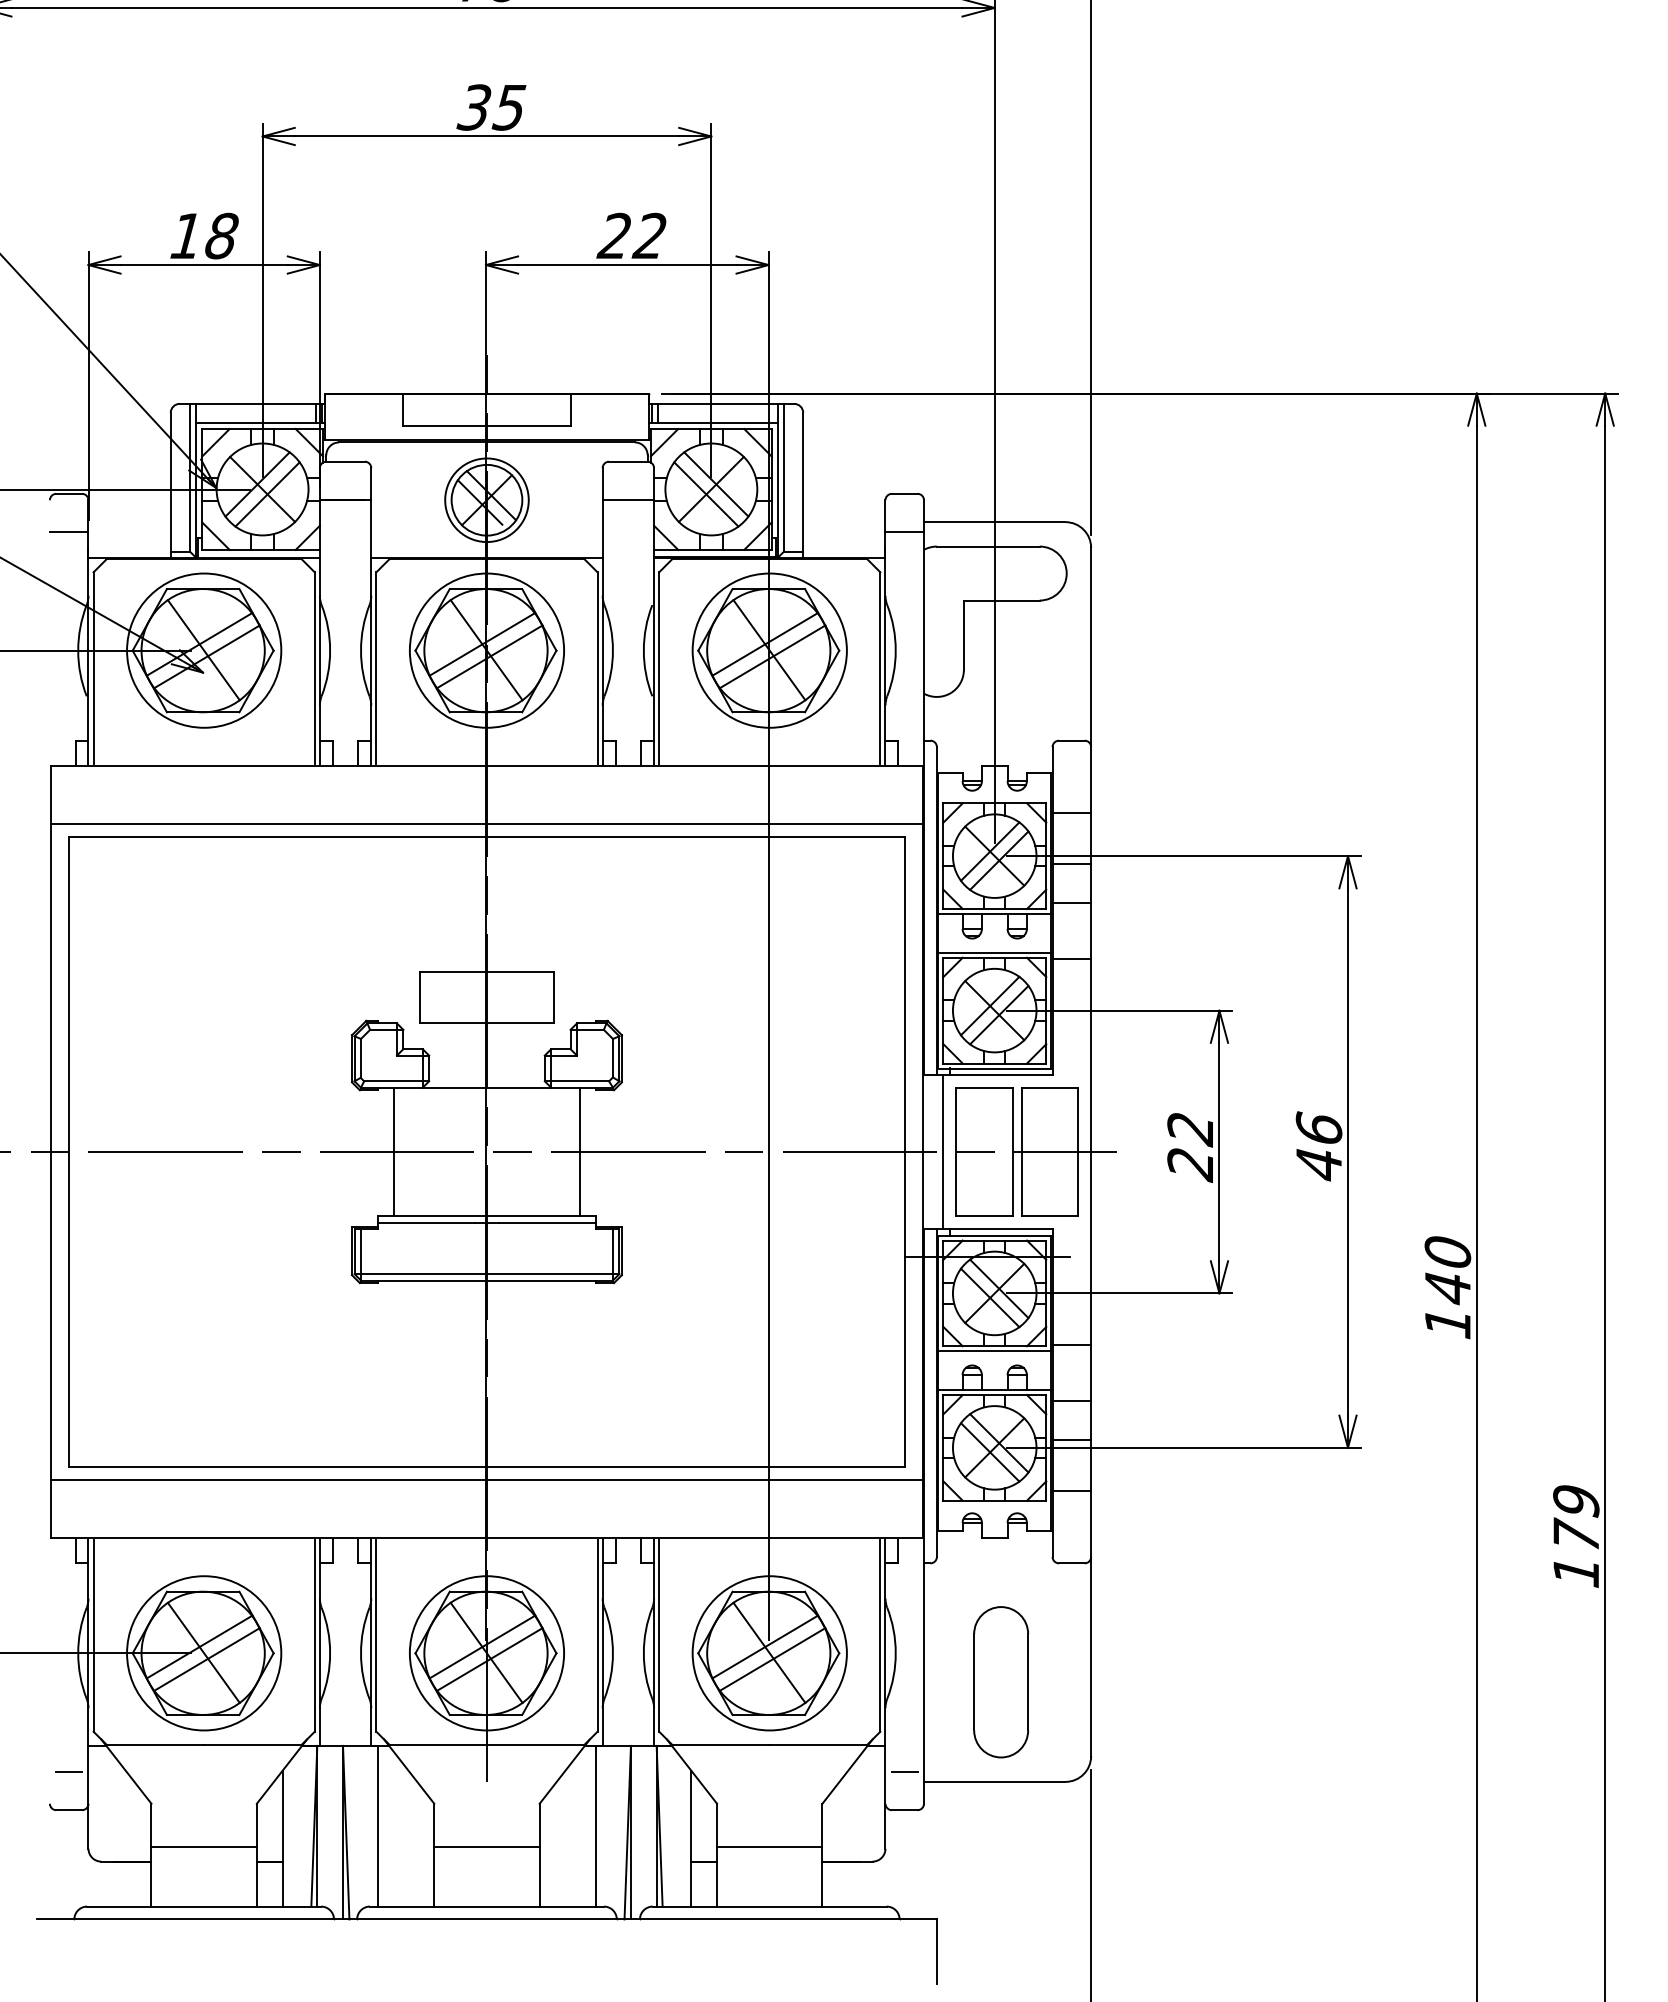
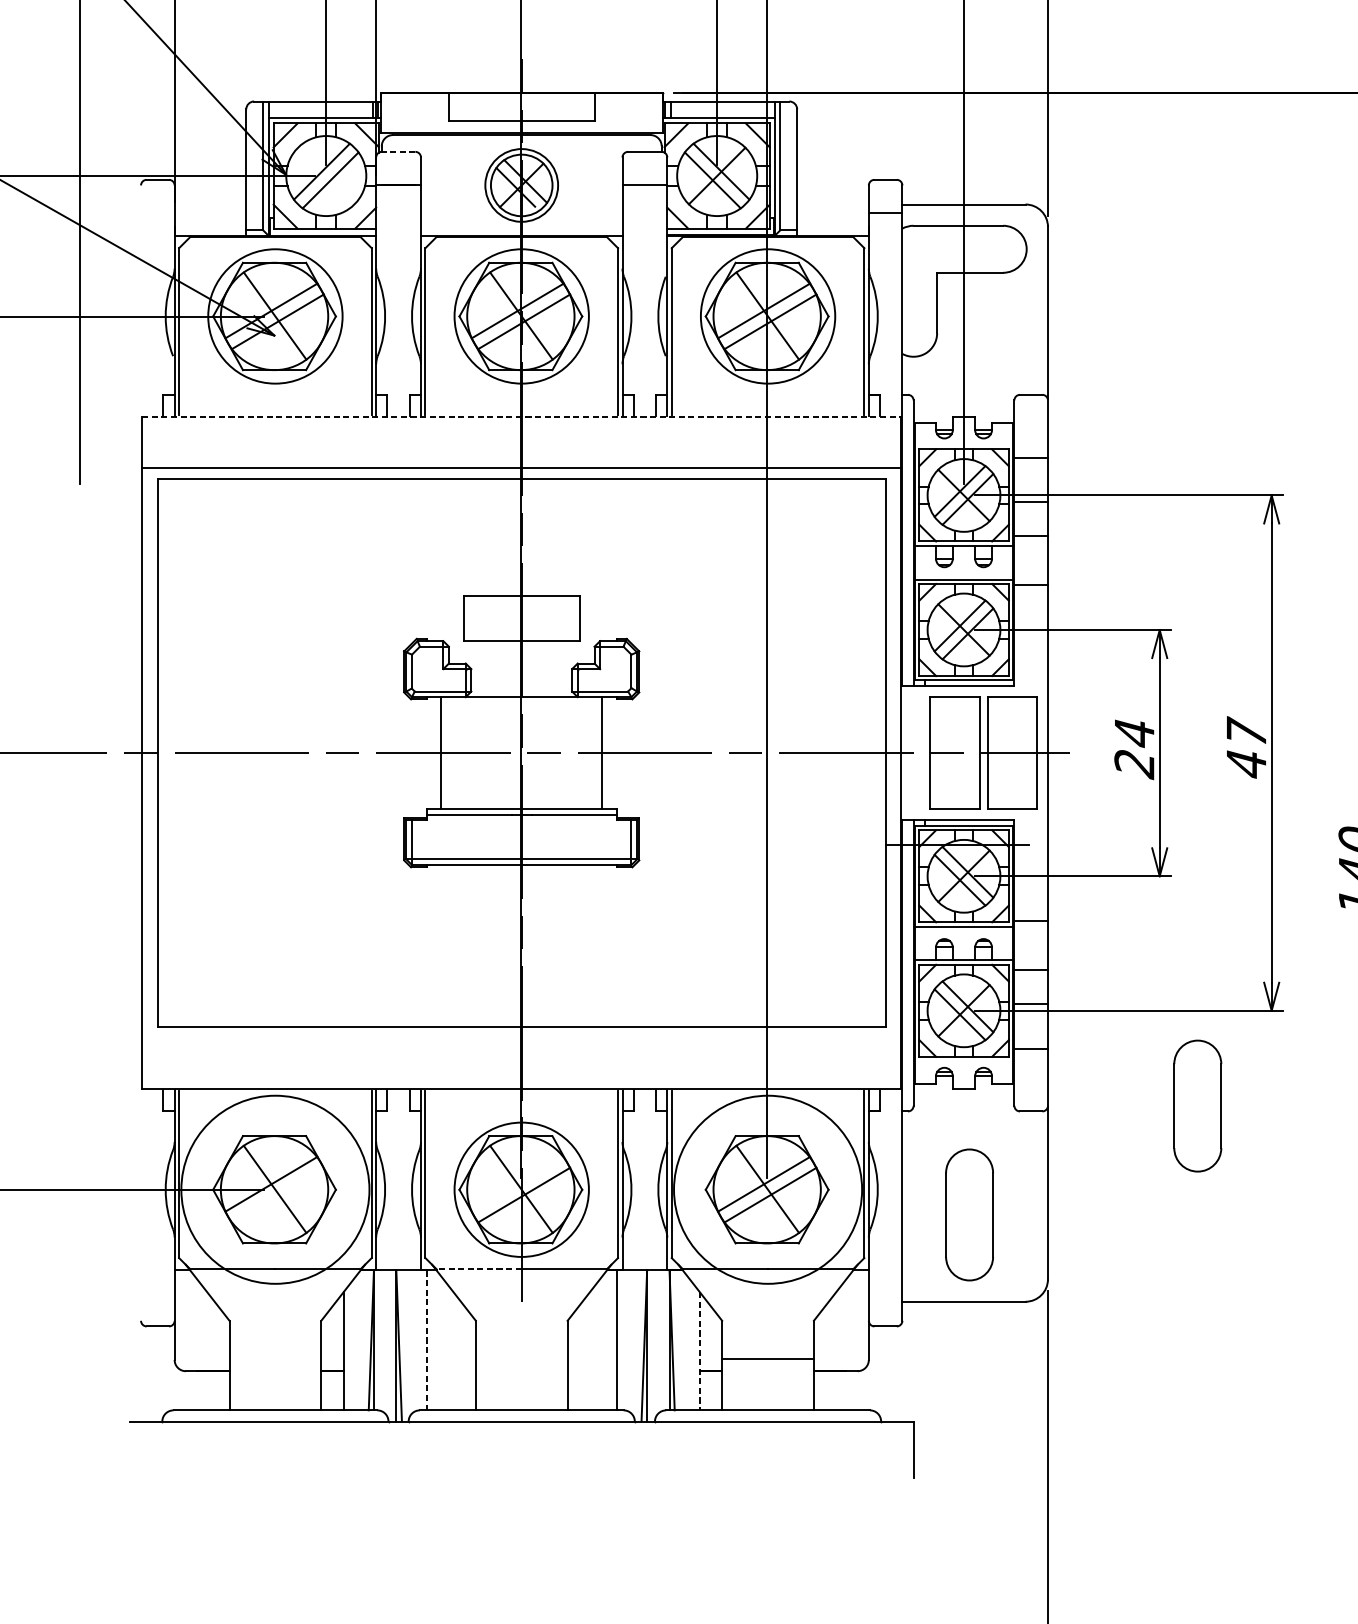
line: (345, 461) -> (398, 151), solid -> dashed
line: (262, 488) -> (326, 175), removed
line: (68, 532) -> (157, 213), removed
line: (486, 766) -> (521, 417), solid -> dashed
text: (1318, 1126) -> (1245, 730), 46 -> 47
text: (1189, 1130) -> (1133, 734), 22 -> 24
line: (943, 1151) -> (919, 752), removed
line: (486, 1479) -> (521, 1038), removed
part: (1262, 1557) -> (1197, 1106), added
line: (482, 1646) -> (517, 1183), removed
circle: (204, 1653) -> (275, 1189), size x1.4
circle: (769, 1653) -> (767, 1189), size x1.4
line: (206, 1659) -> (277, 1195), removed
line: (438, 1744) -> (479, 1269), solid -> dashed
line: (69, 1771) -> (158, 1292), removed
line: (904, 1771) -> (885, 1292), removed
line: (377, 1826) -> (426, 1340), solid -> dashed
line: (691, 1838) -> (699, 1351), solid -> dashed
line: (203, 1847) -> (274, 1358), removed
line: (486, 1847) -> (521, 1358), removed

